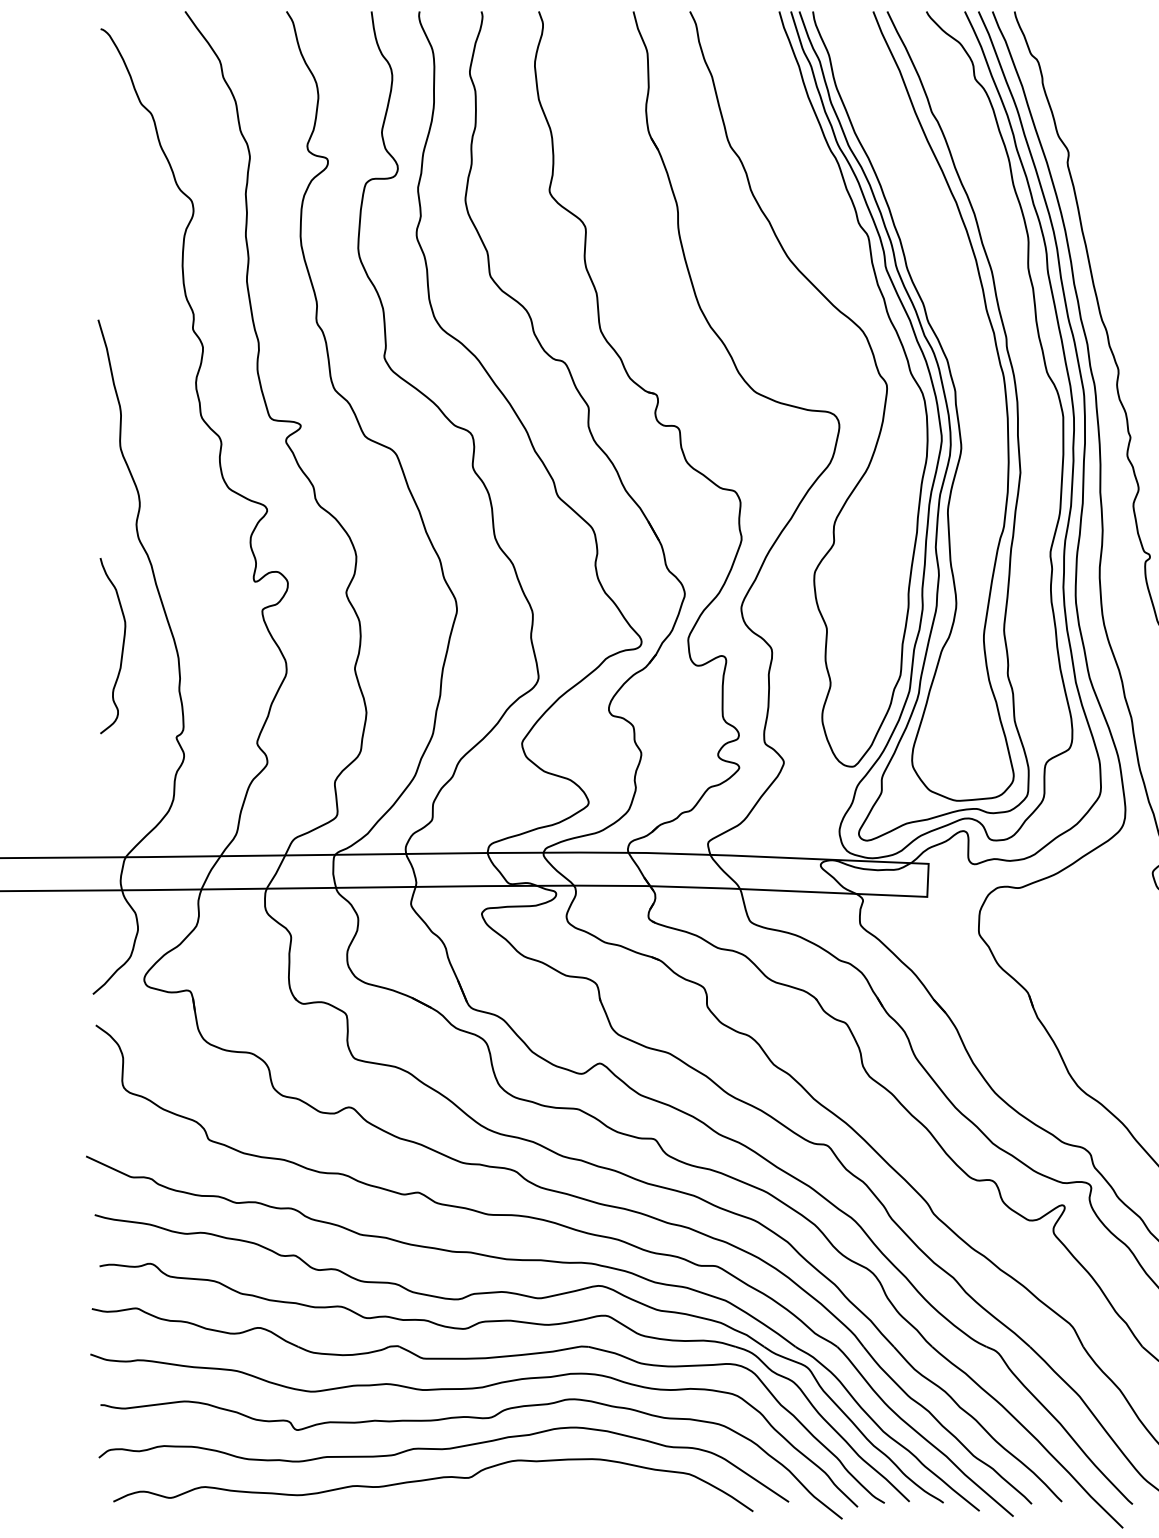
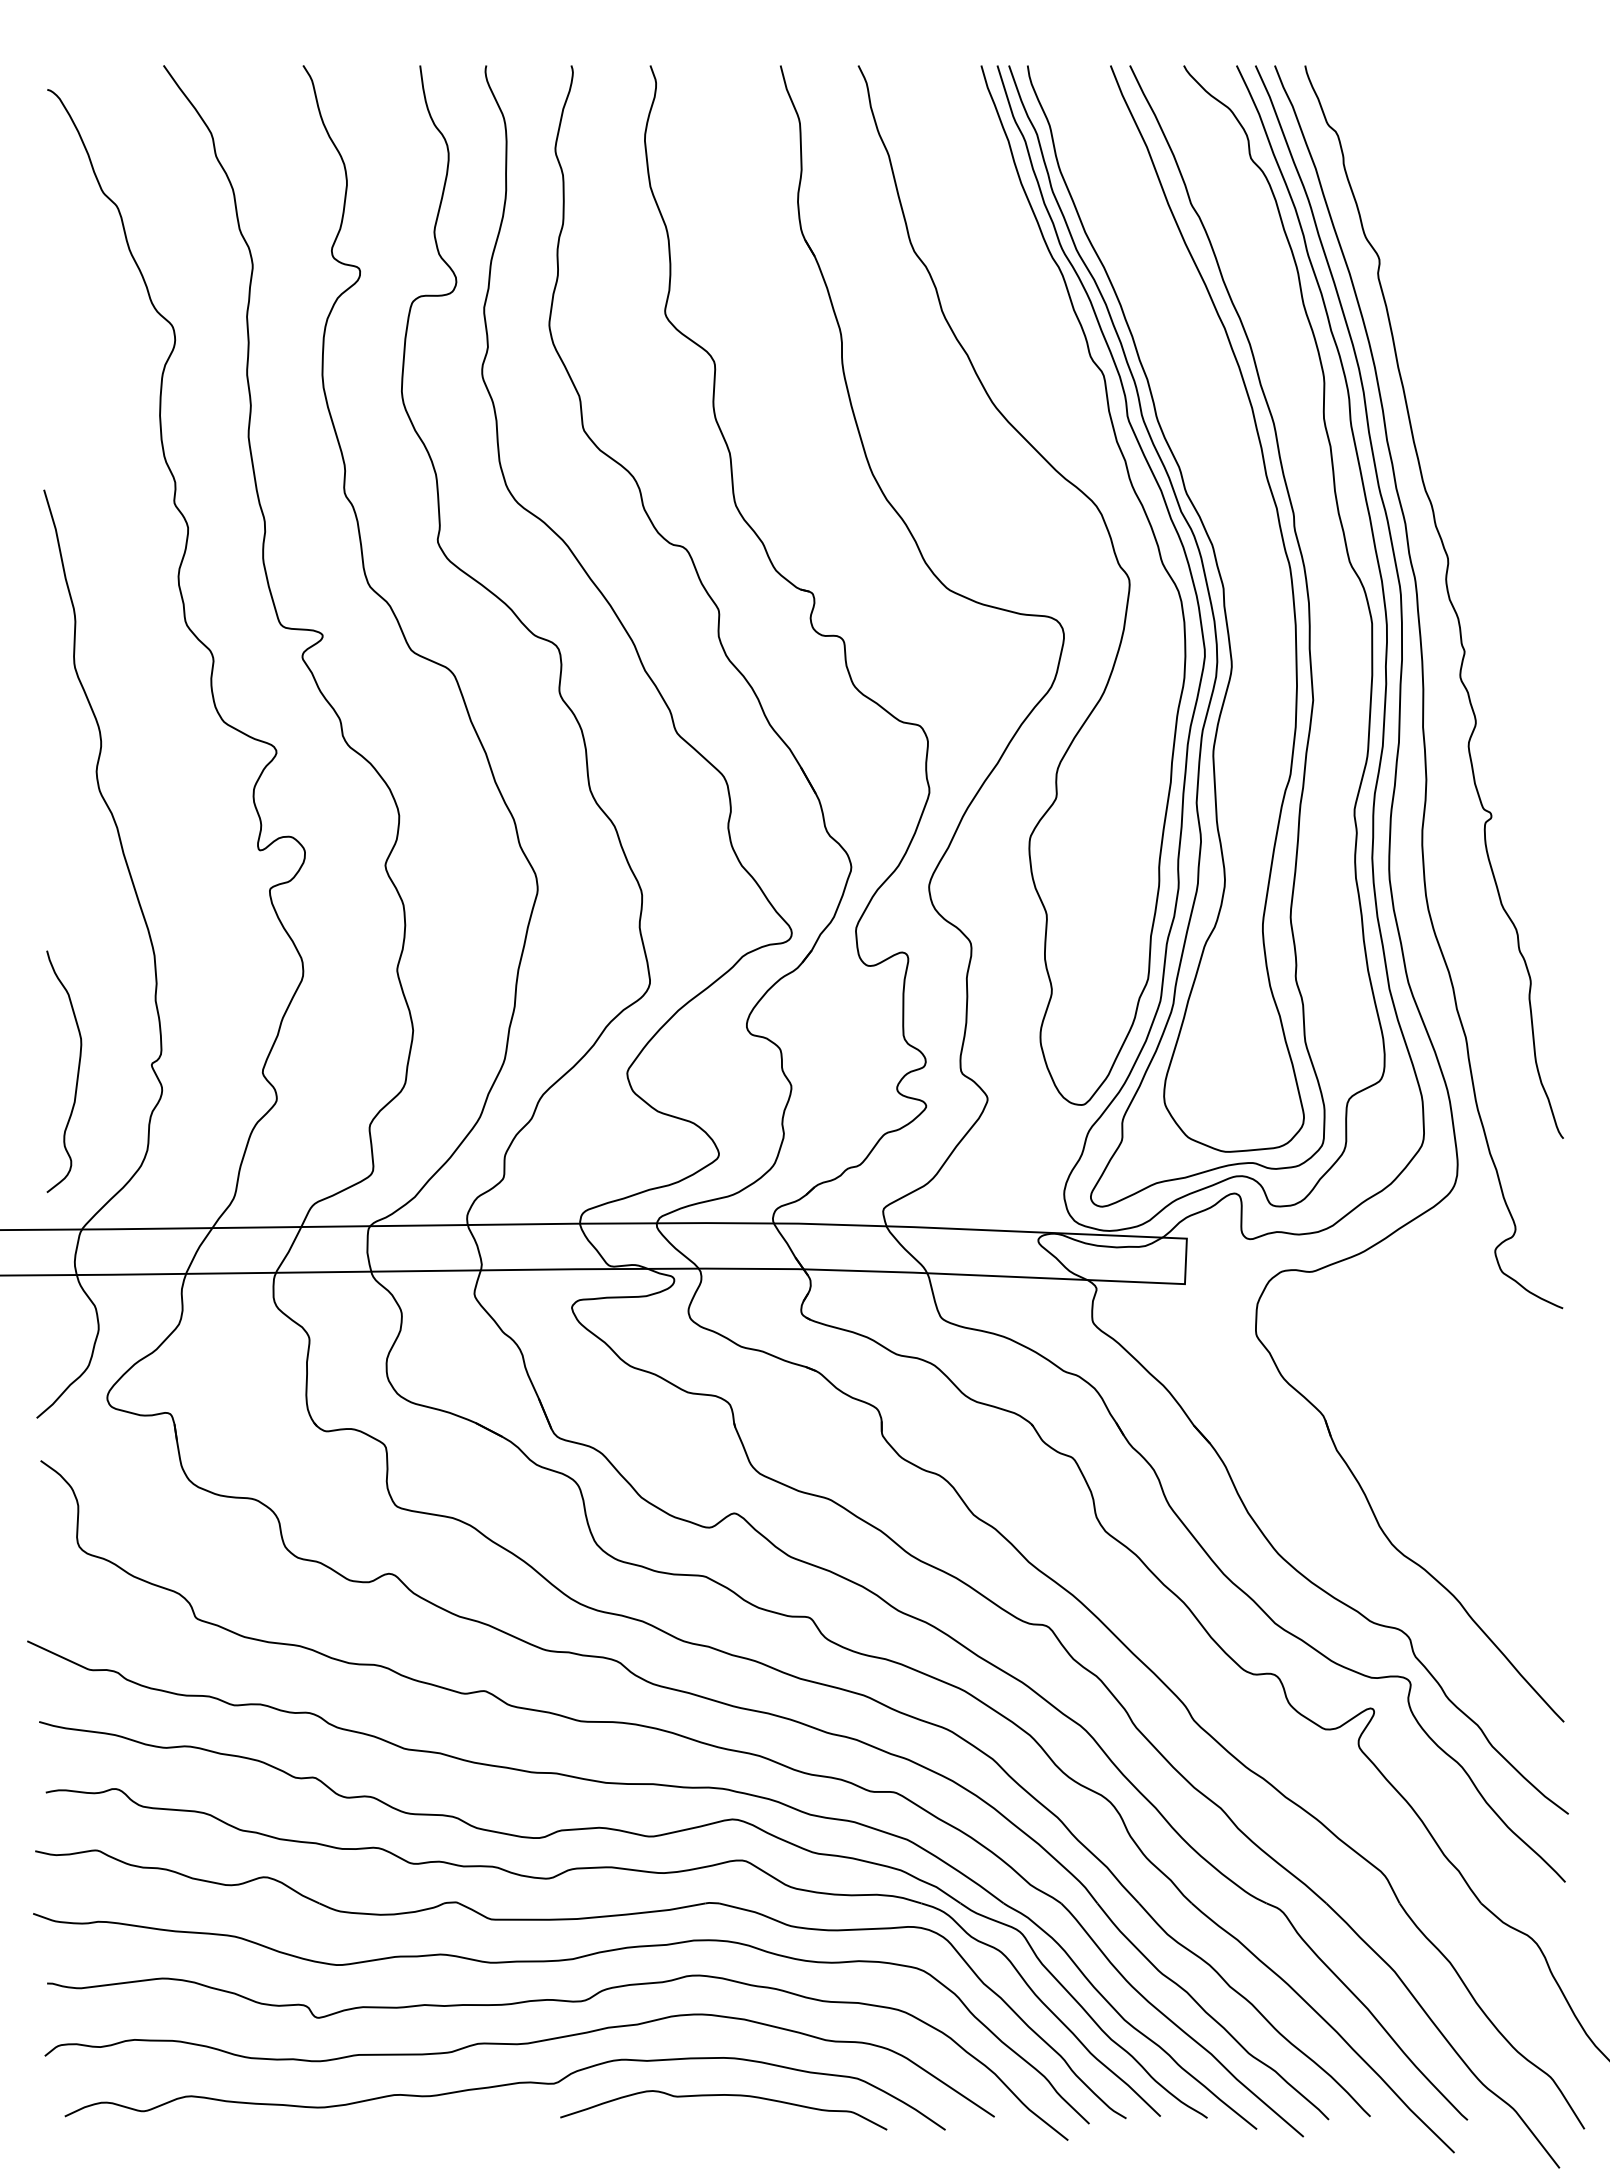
curve: (122, 645) -> (77, 1071), moved
curve: (591, 1486) -> (723, 2095), added

